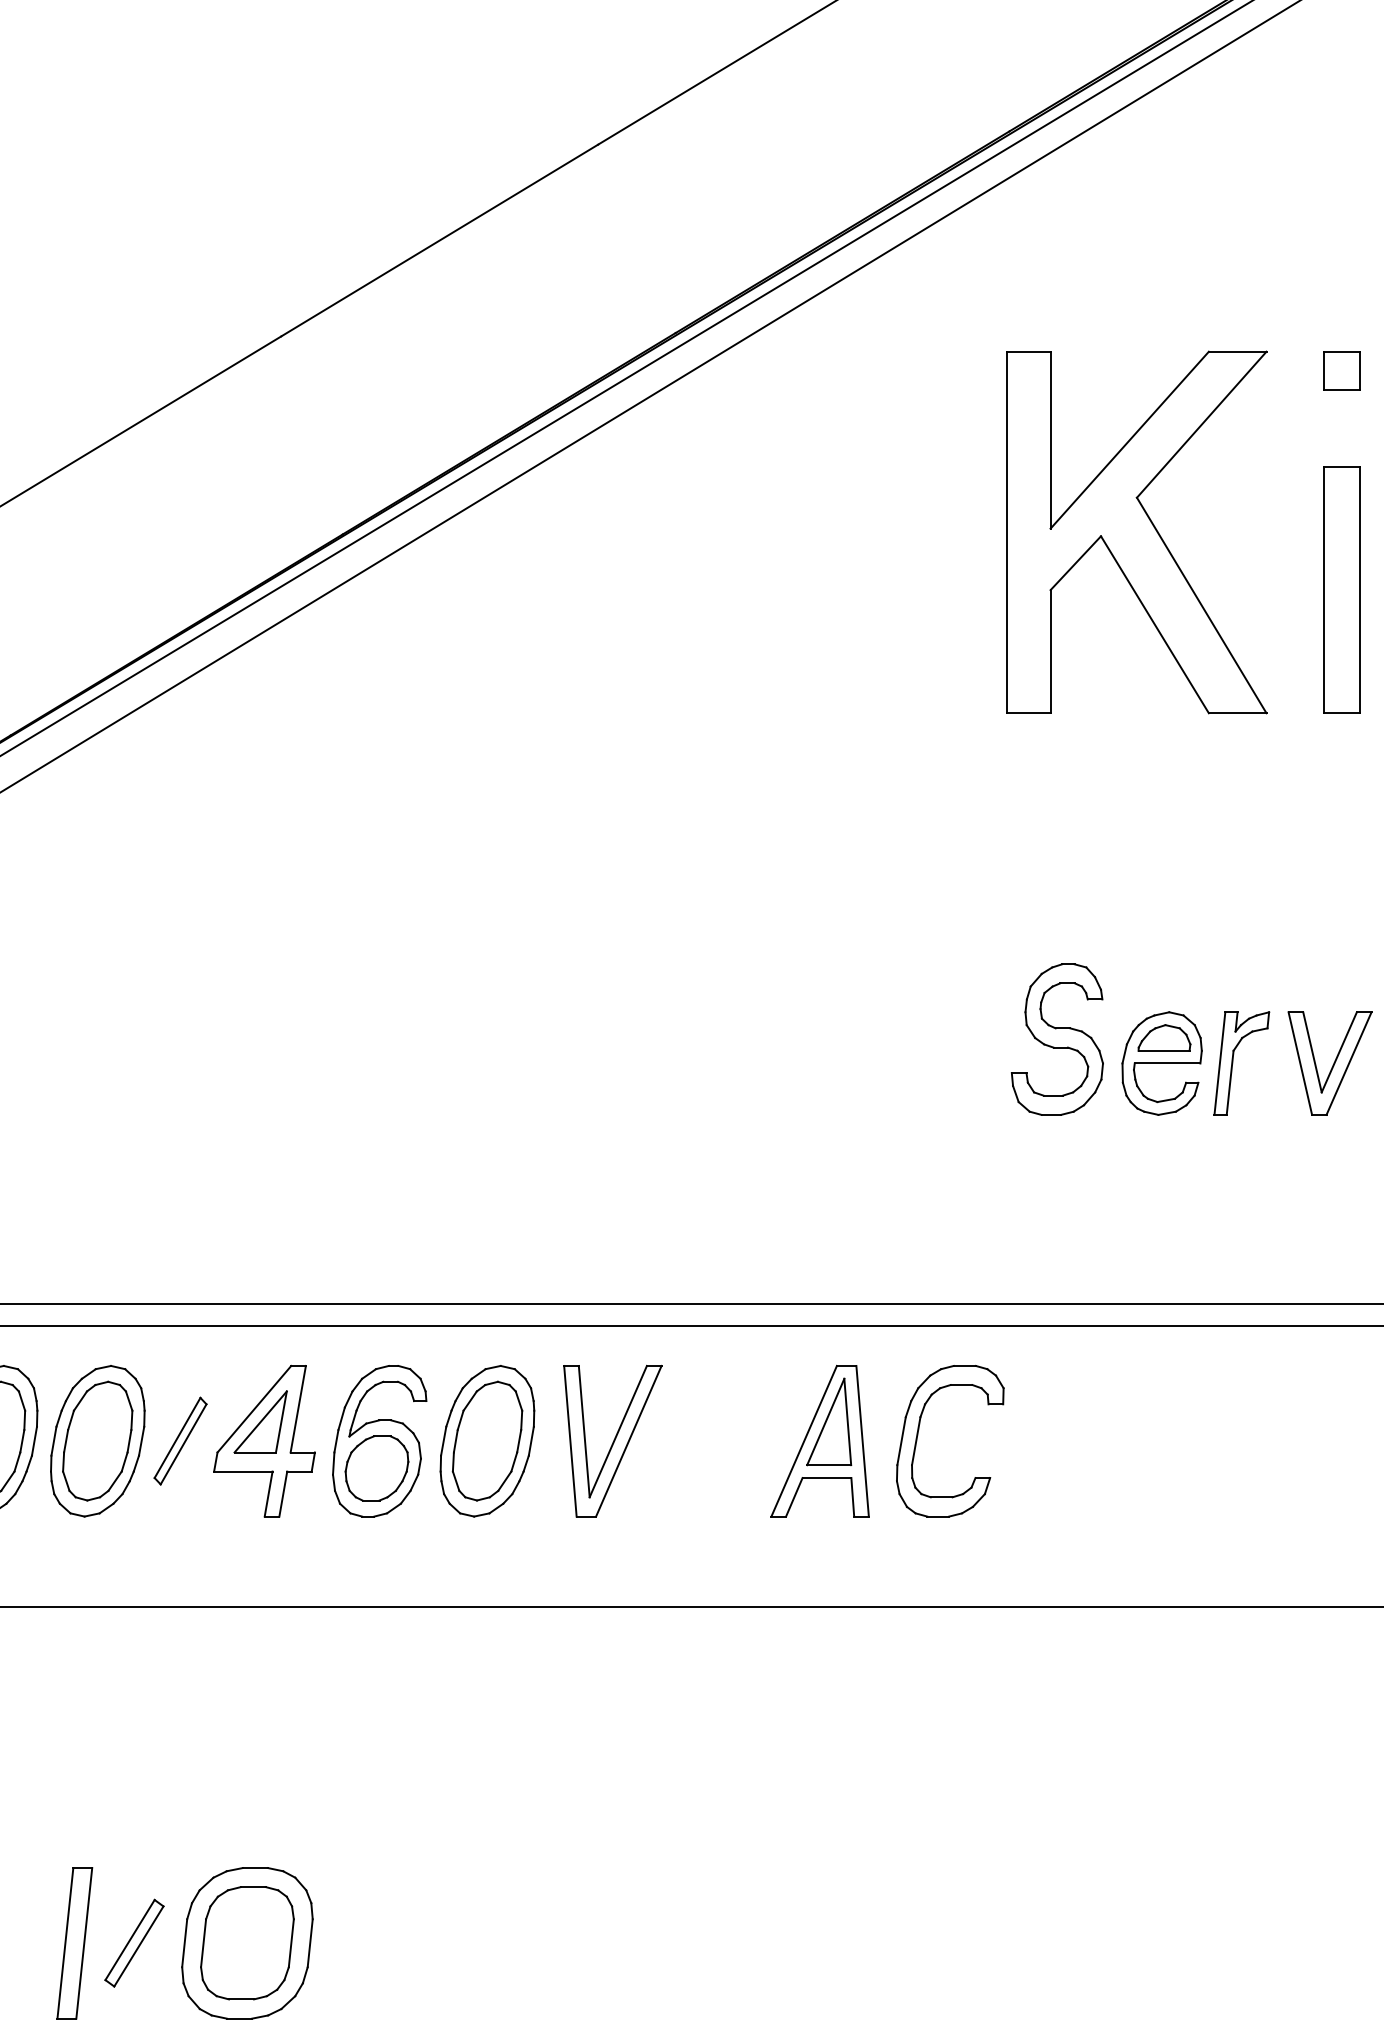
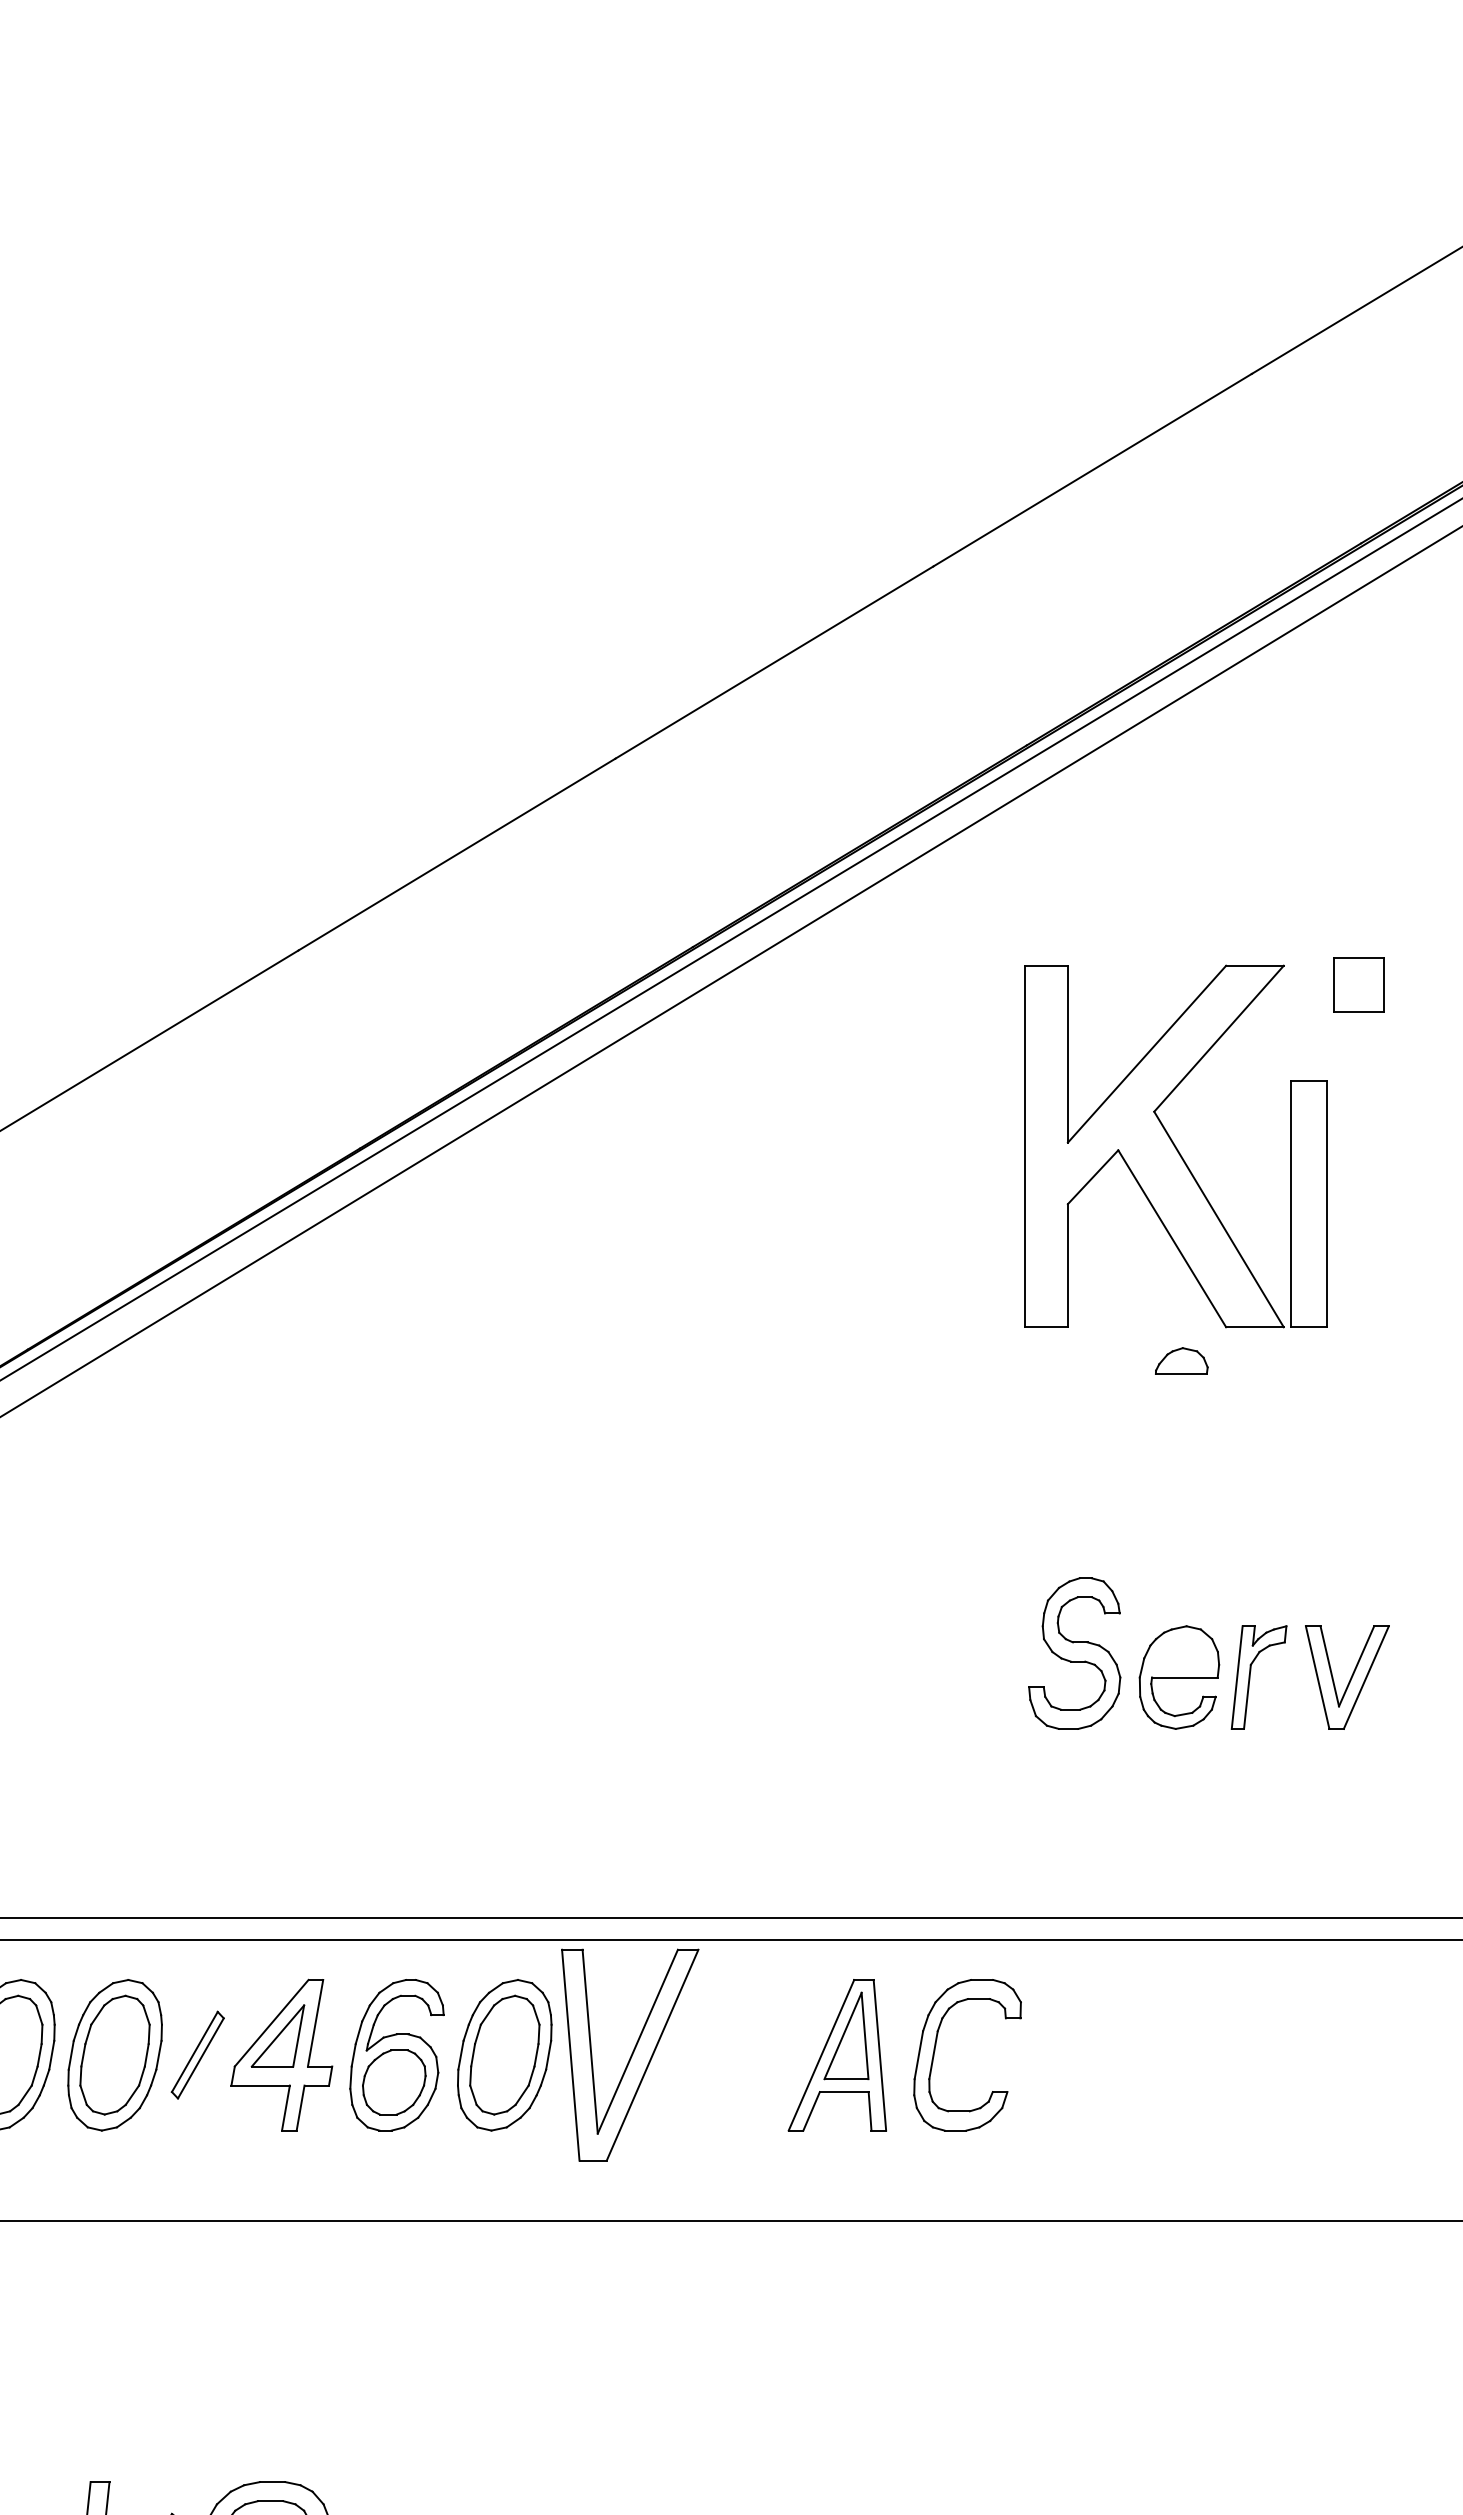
part: (1341, 370) -> (1358, 984), size x1.4
part: (1341, 589) -> (1308, 1203), moved
part: (1164, 1037) -> (1181, 1360), moved
part: (612, 1441) -> (629, 2055), size x1.4

